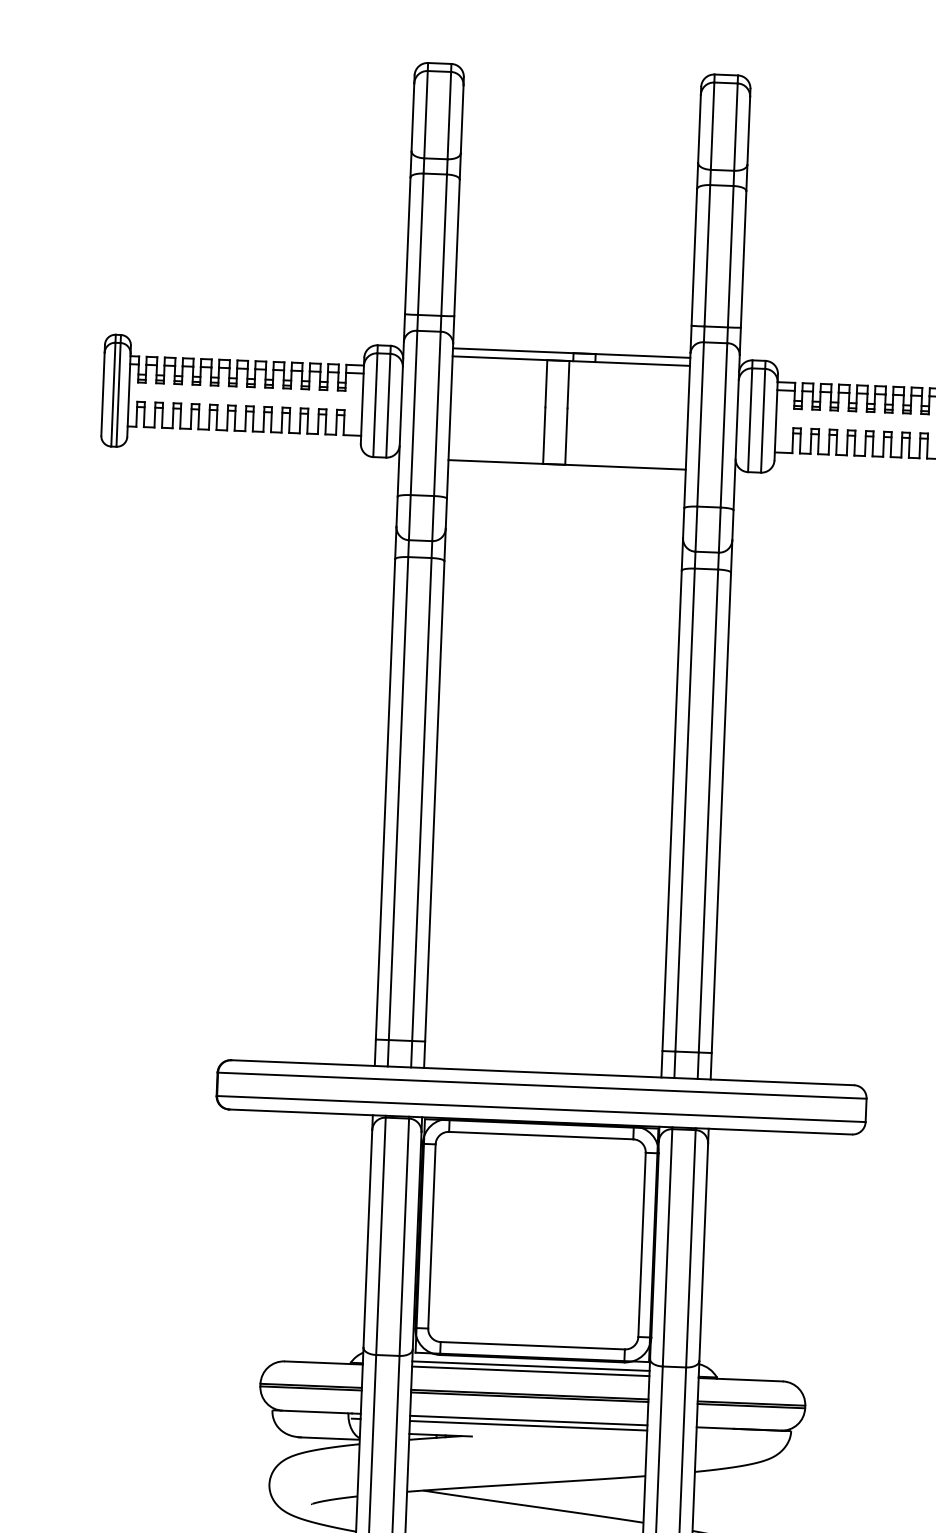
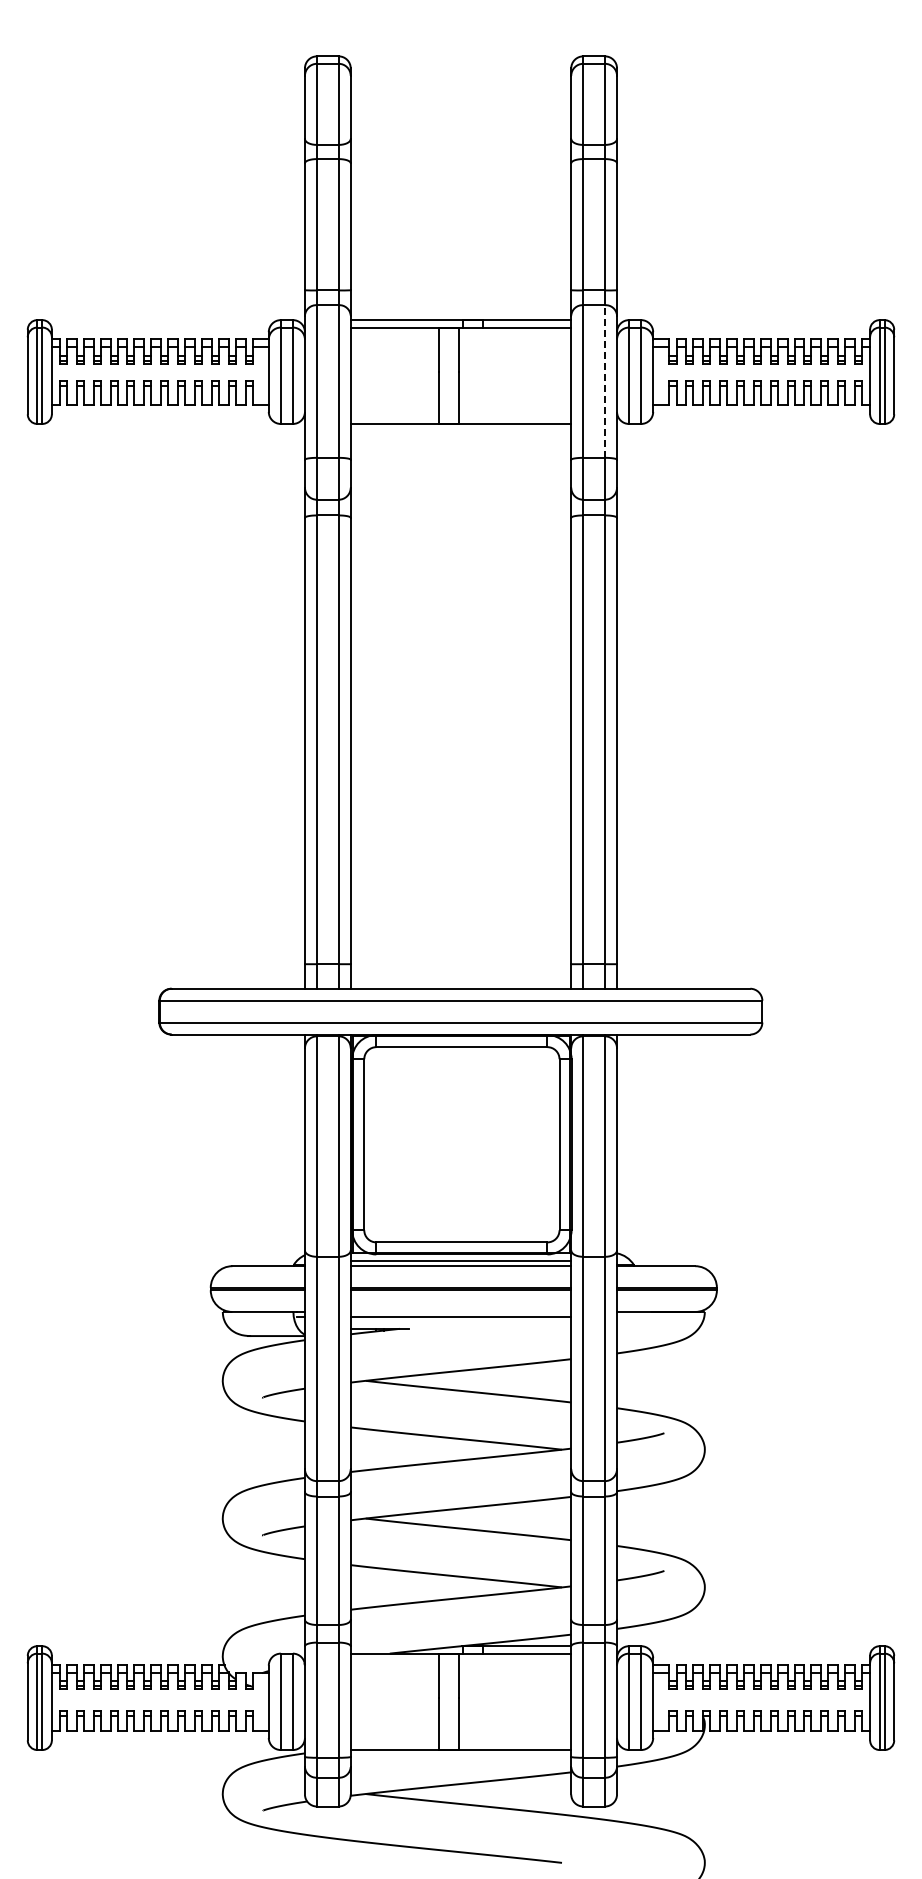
line: (723, 425) -> (604, 381), solid -> dashed
line: (528, 1420) -> (460, 1311), removed

